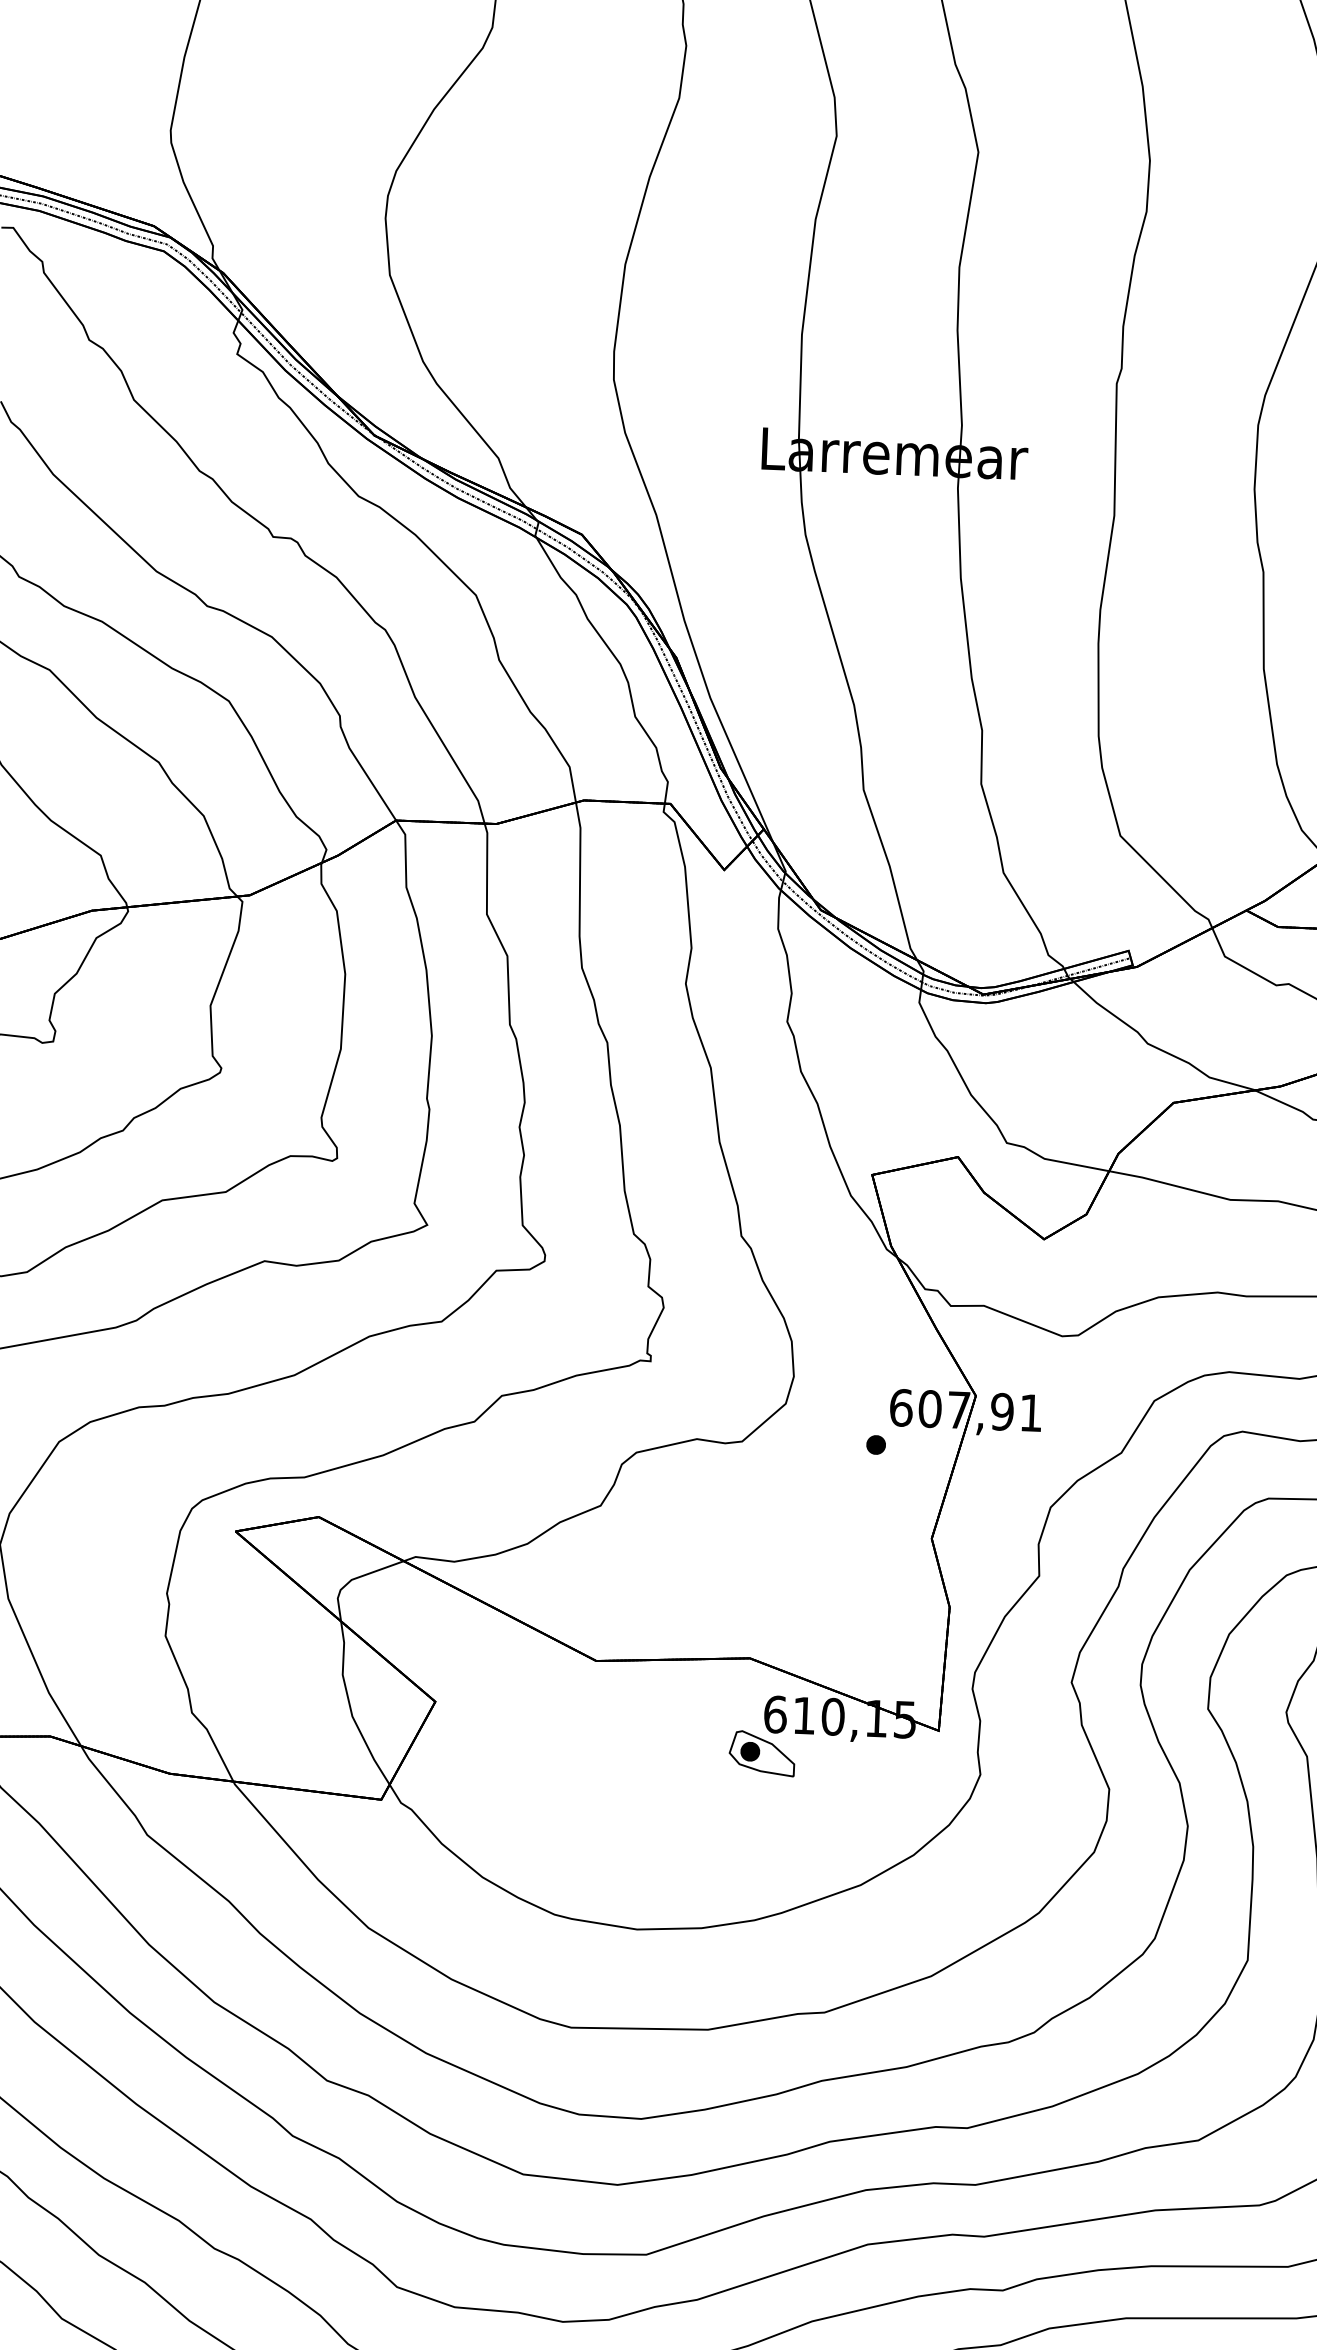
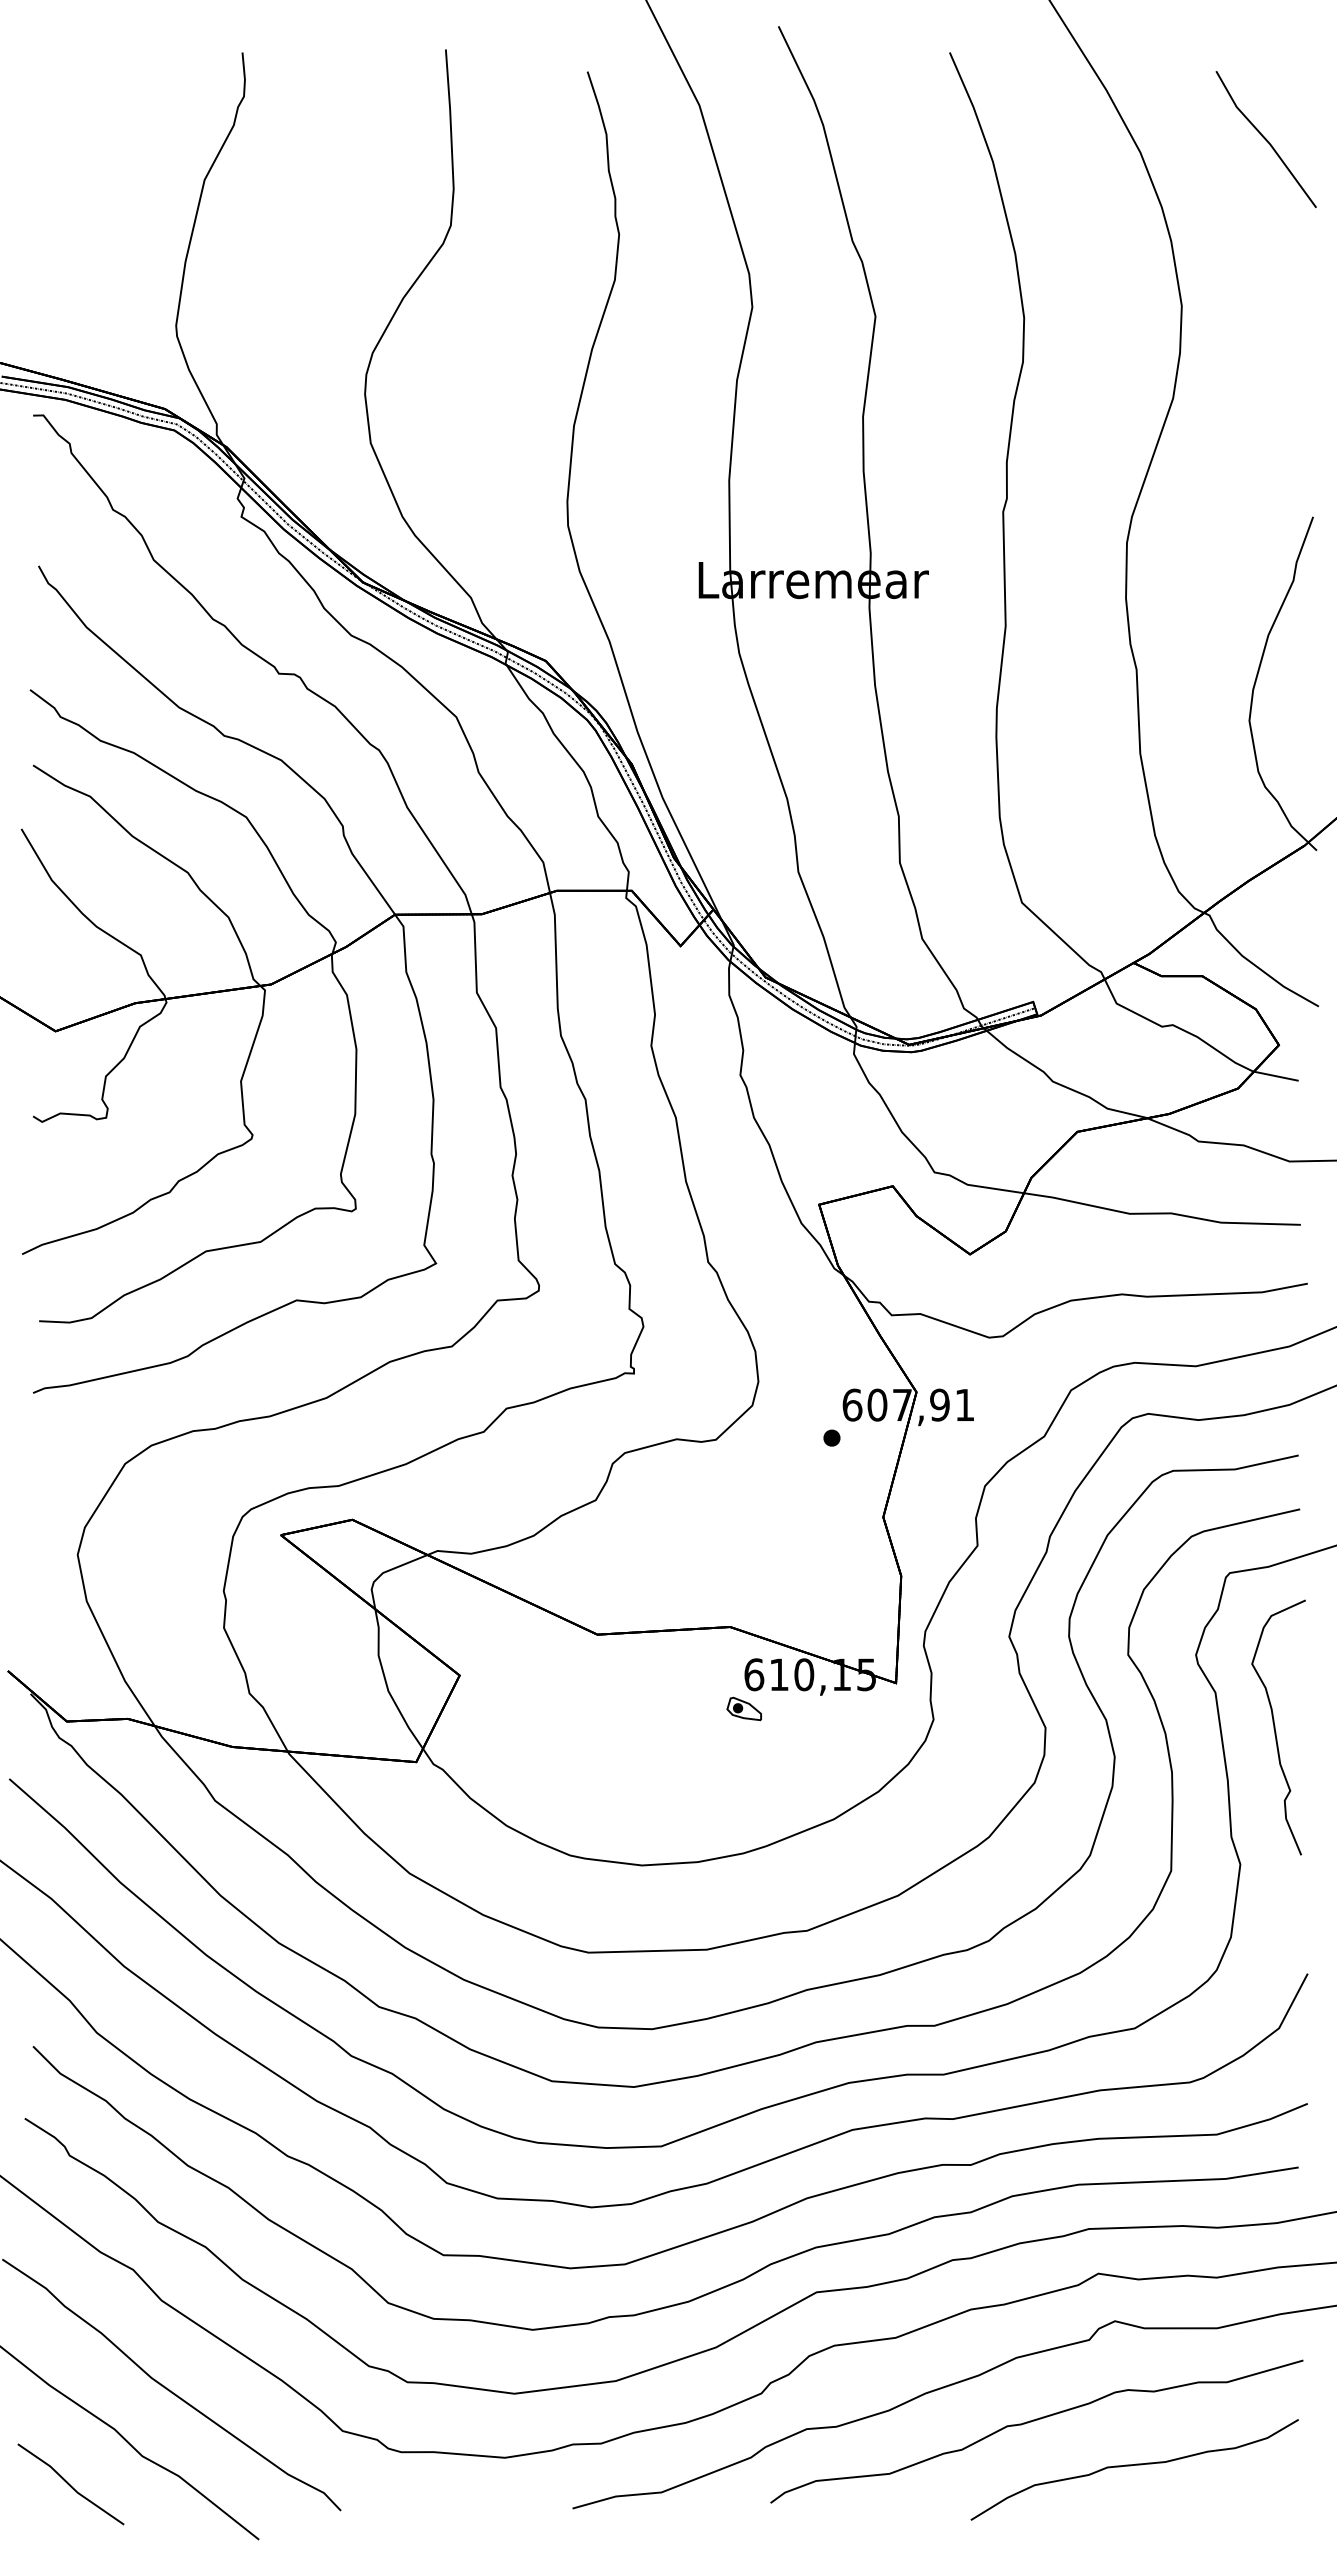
part: (762, 1753) -> (744, 1708), size x0.6

